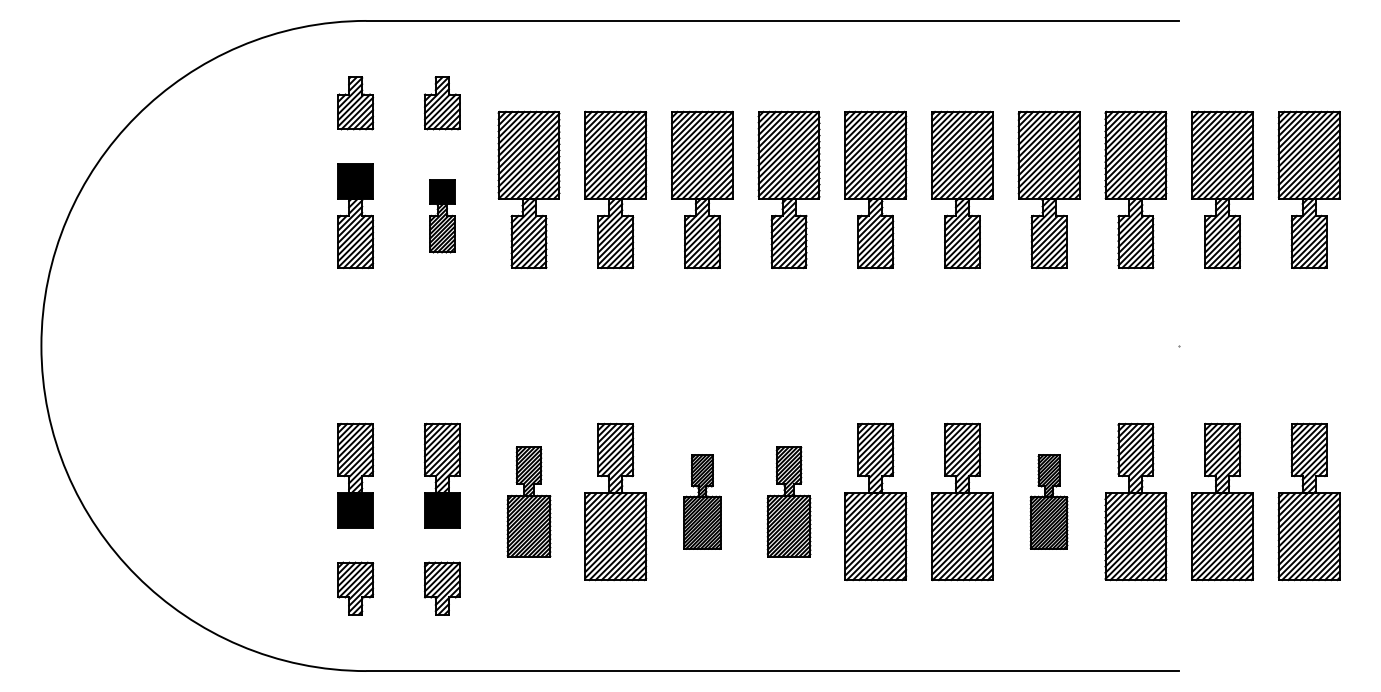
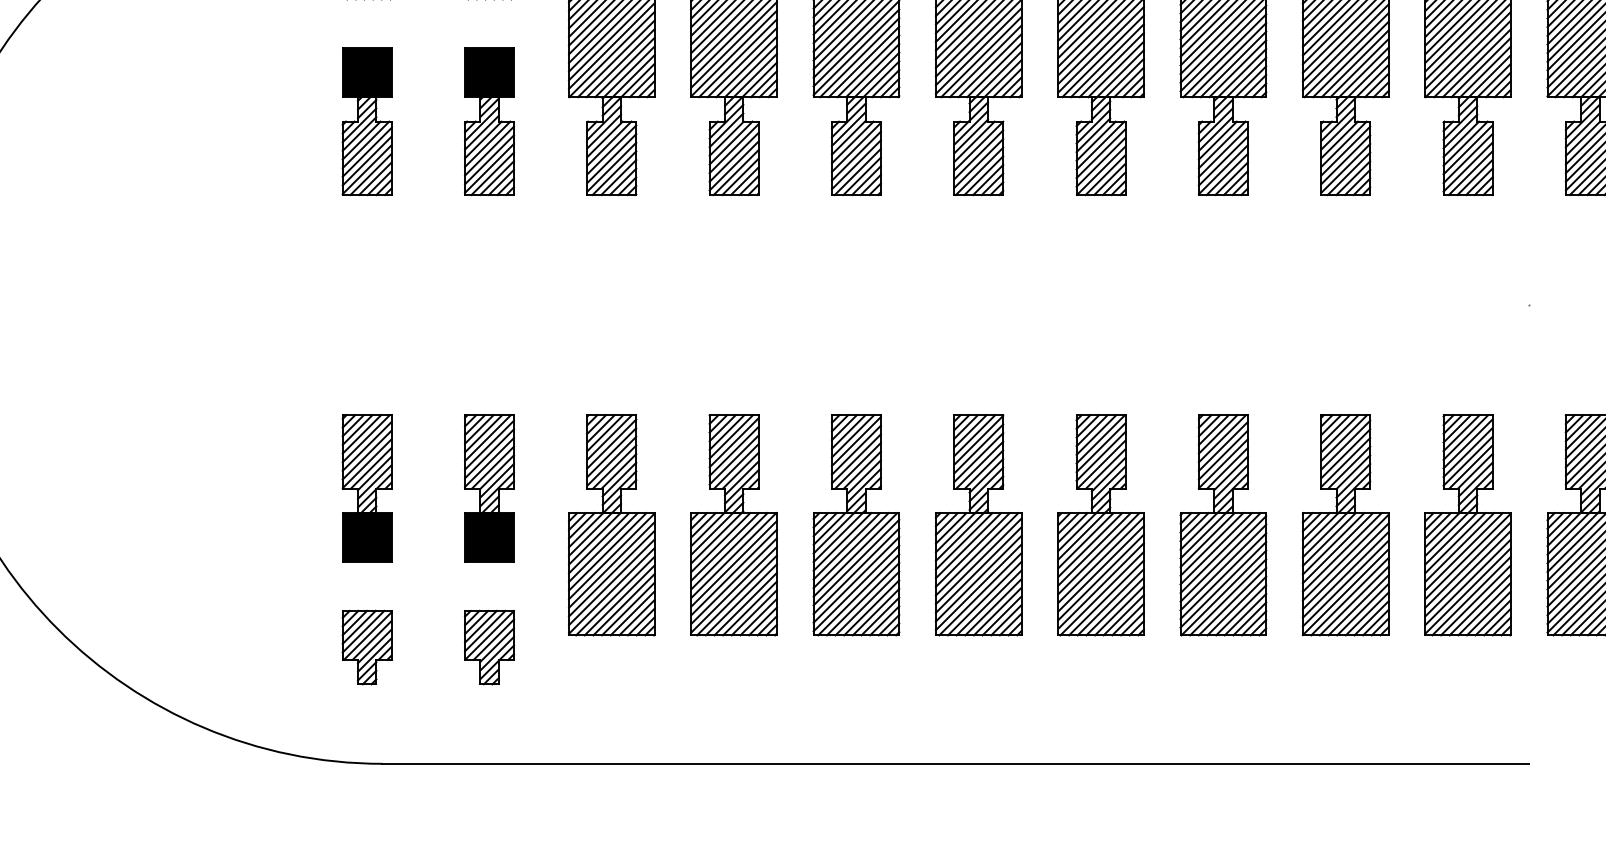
part: (442, 215) -> (489, 120), size x1.43
part: (528, 501) -> (611, 524), size x1.43
part: (702, 501) -> (856, 524), size x1.67
part: (788, 501) -> (977, 524), size x1.43
part: (1048, 501) -> (1344, 524), size x1.67

